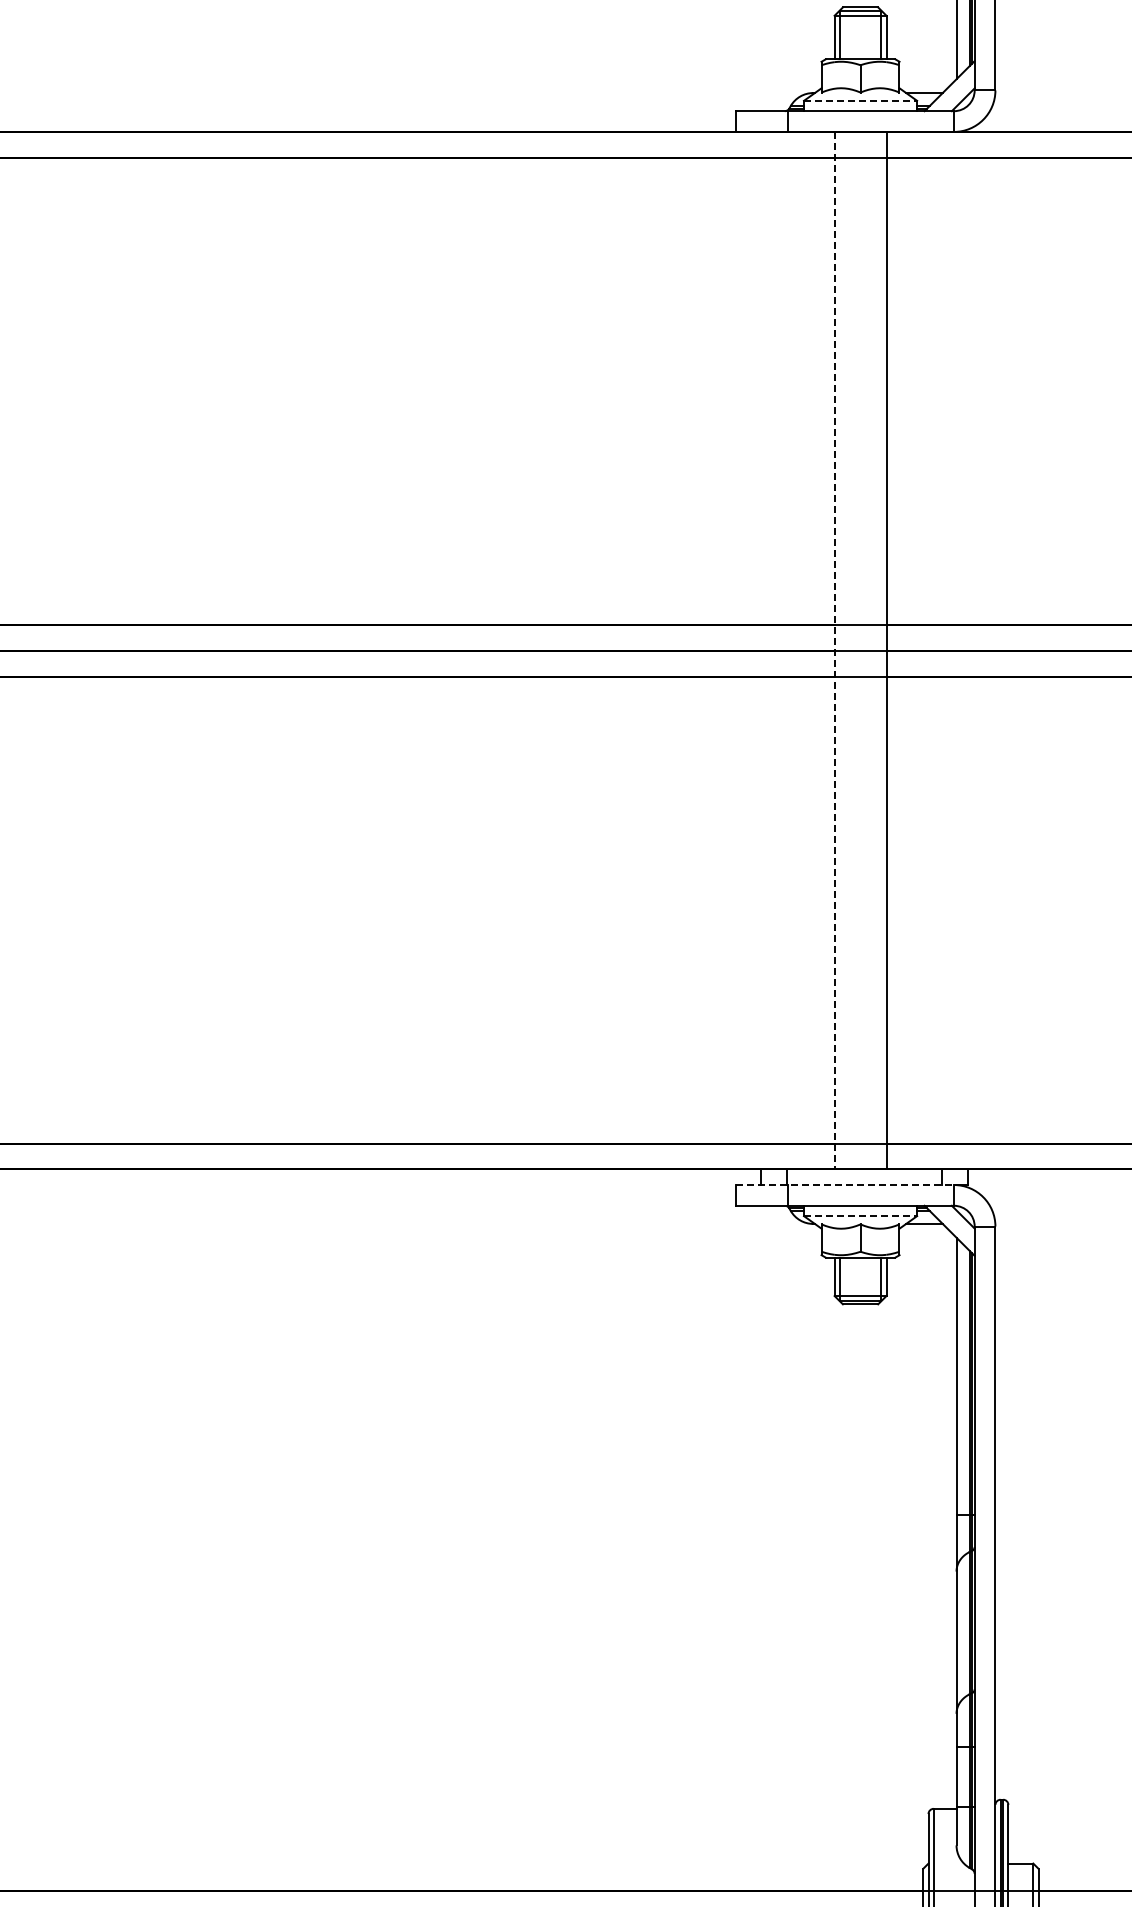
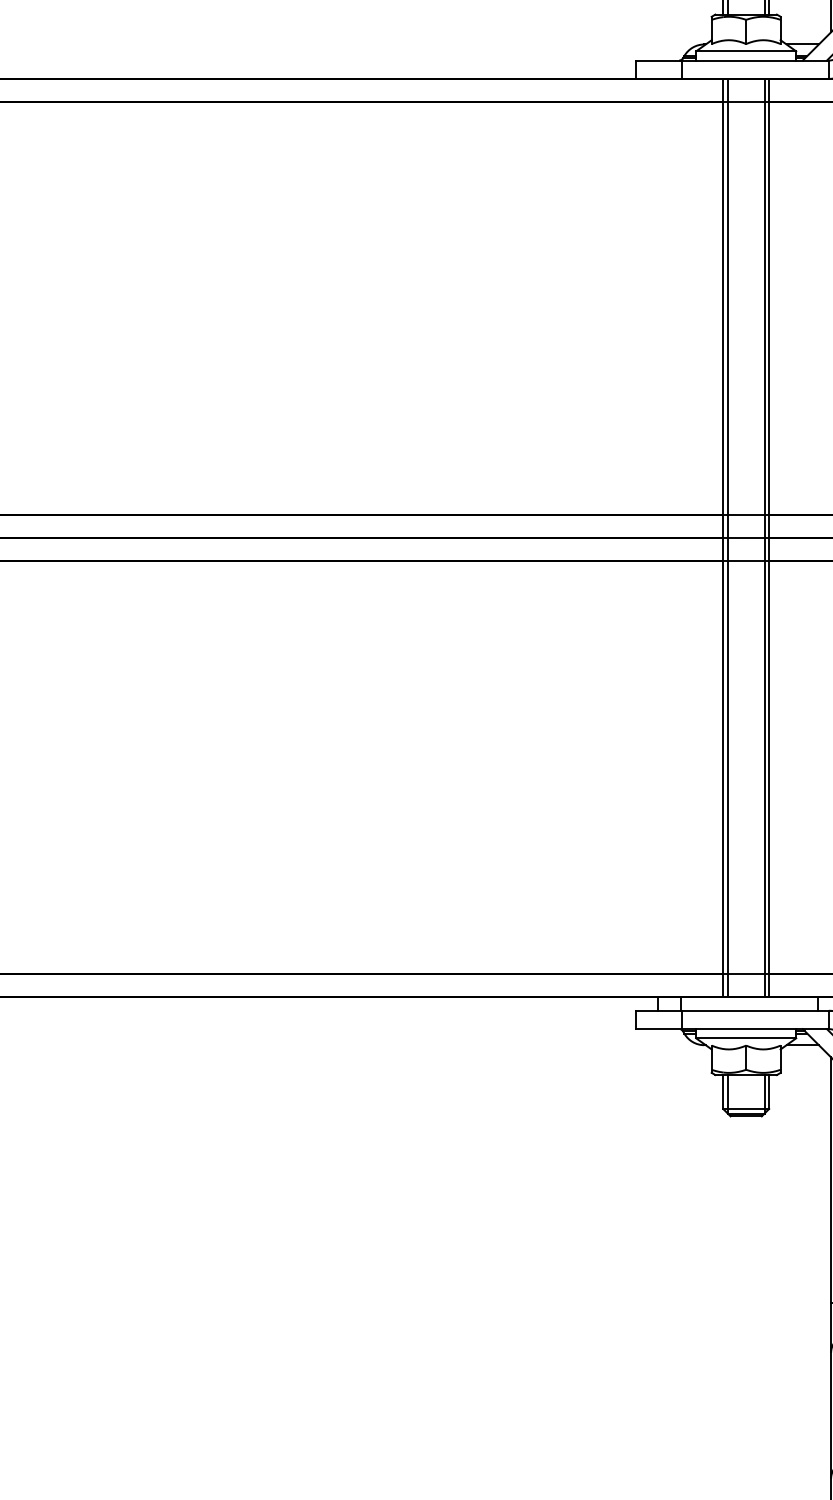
line: (860, 100) -> (746, 51), dashed -> solid
line: (834, 650) -> (723, 537), dashed -> solid
line: (839, 650) -> (727, 537), added
line: (881, 650) -> (764, 537), added
line: (844, 1185) -> (731, 1011), dashed -> solid
line: (860, 1216) -> (746, 1038), dashed -> solid

